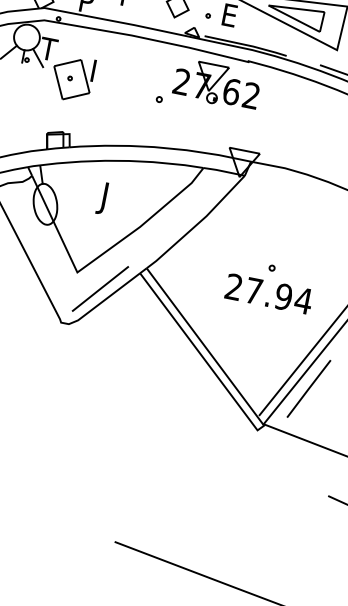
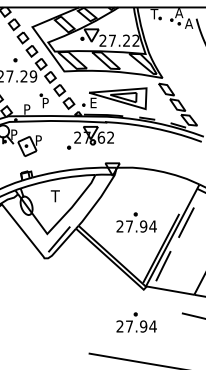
text: (47, 48) -> (13, 134), T -> P
text: (100, 67) -> (39, 138), I -> P
text: (107, 198) -> (54, 197), J -> T
part: (228, 496) -> (136, 322), added

